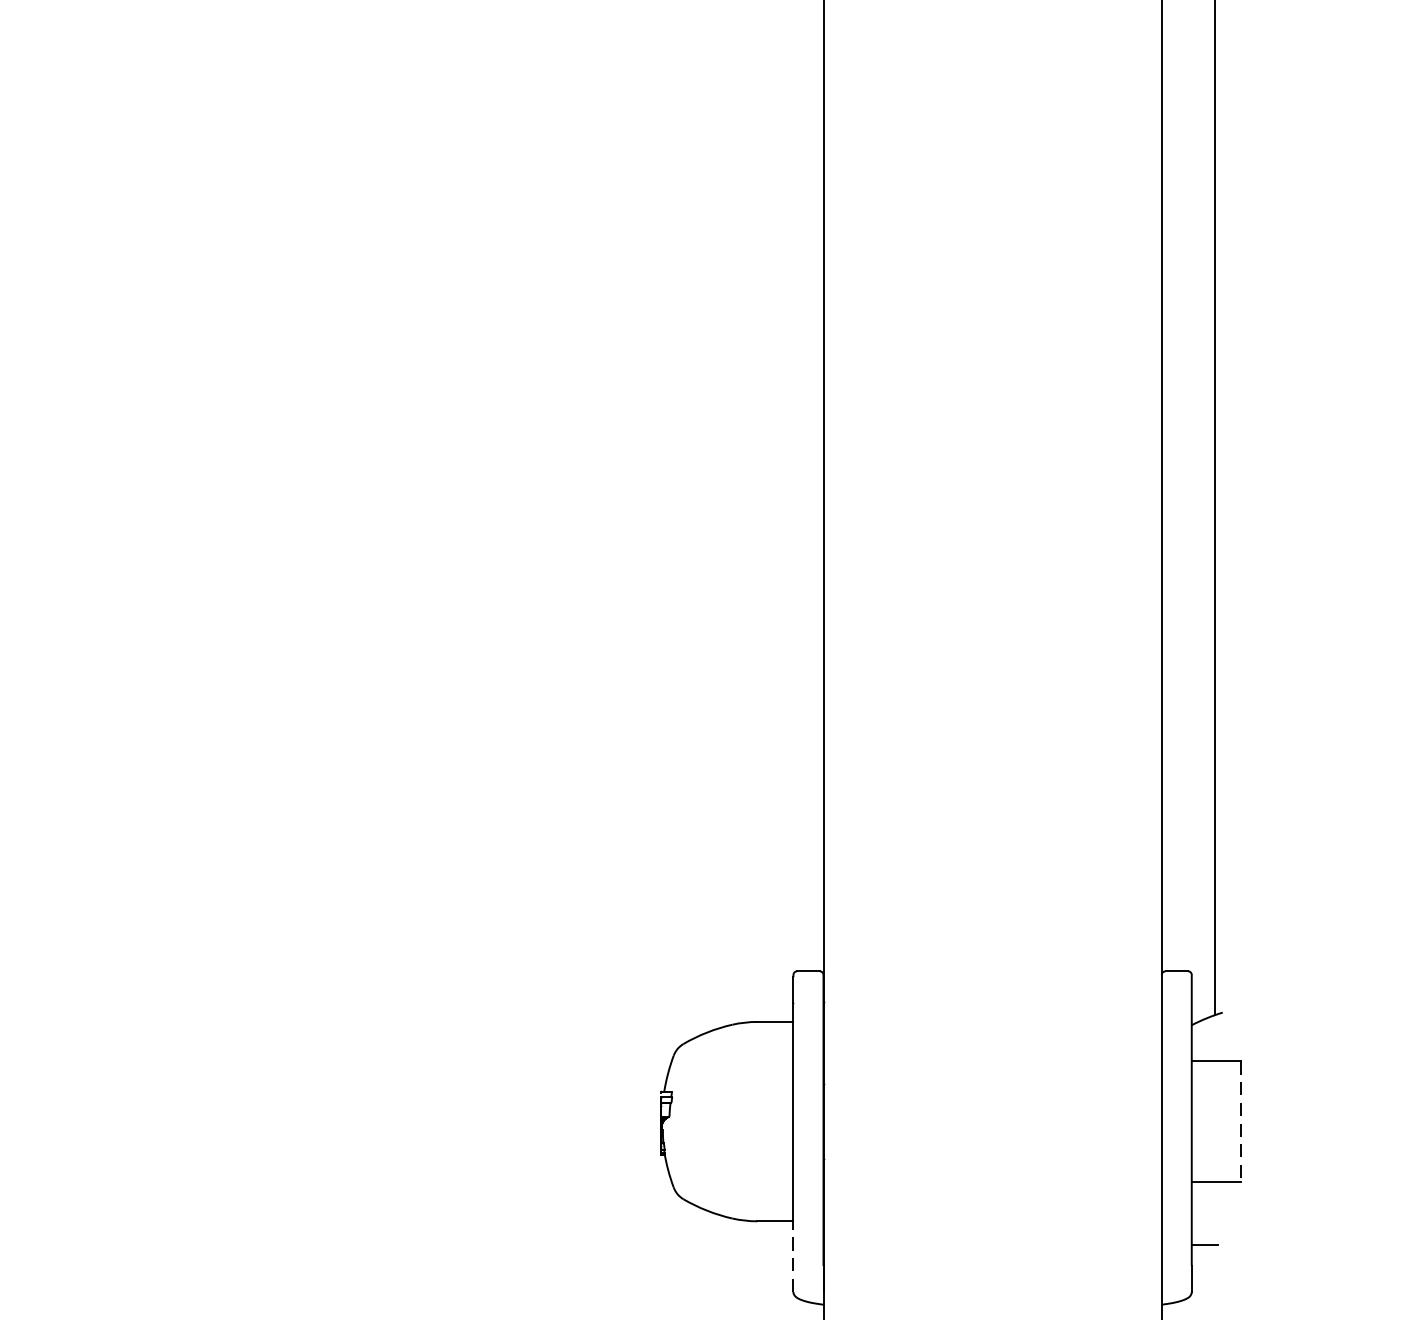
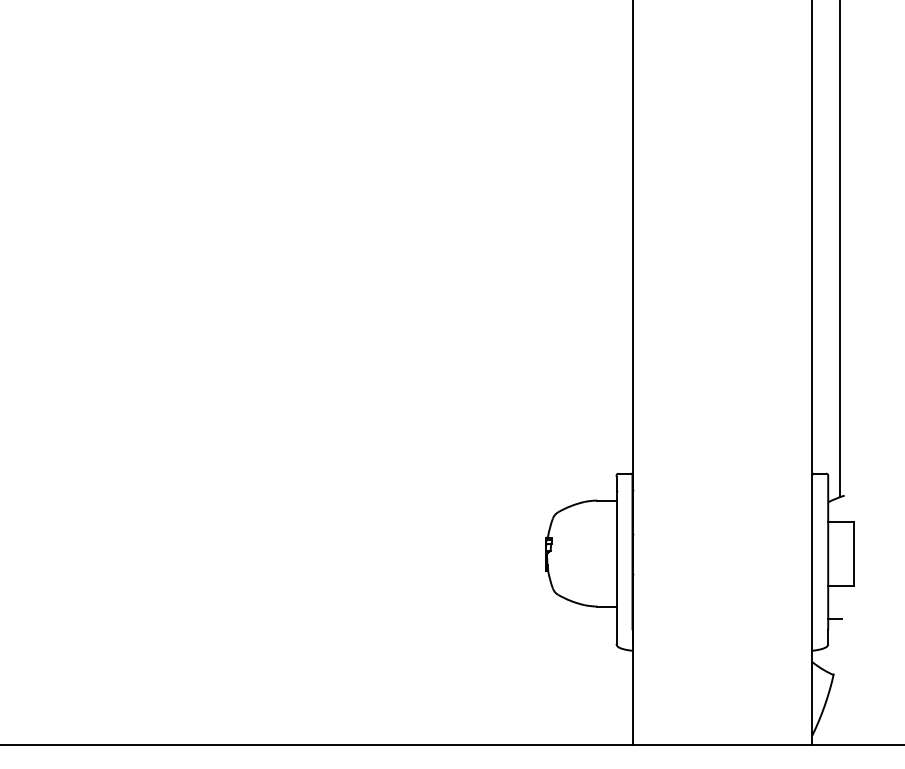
line: (1241, 1121) -> (854, 553), dashed -> solid
line: (793, 1257) -> (616, 625), dashed -> solid

